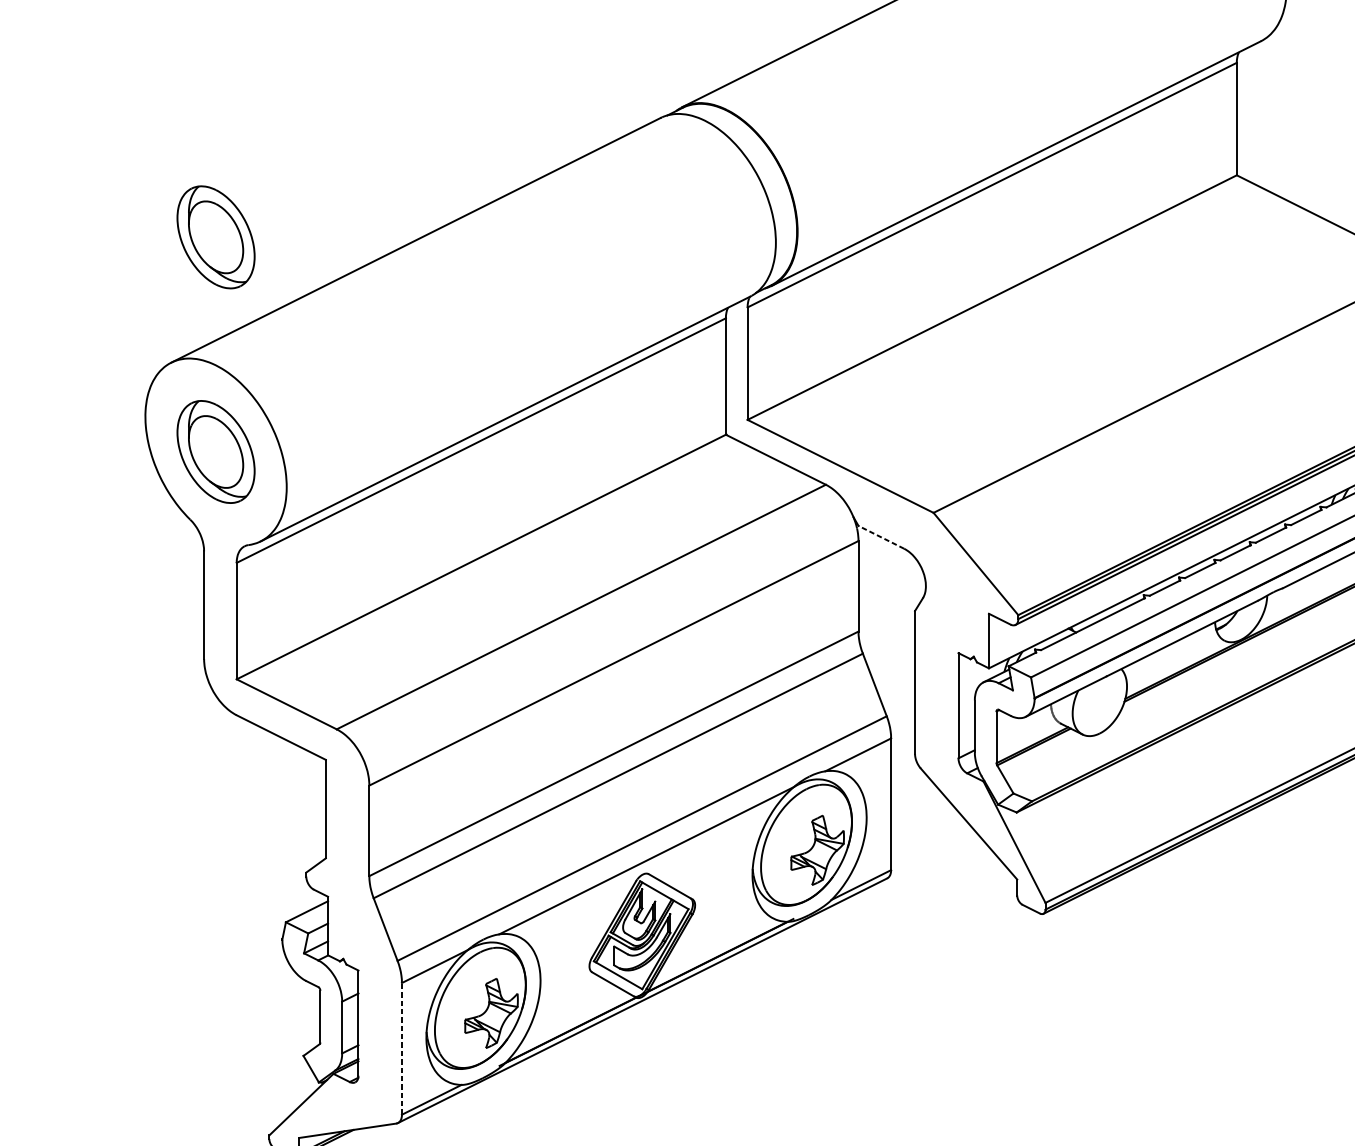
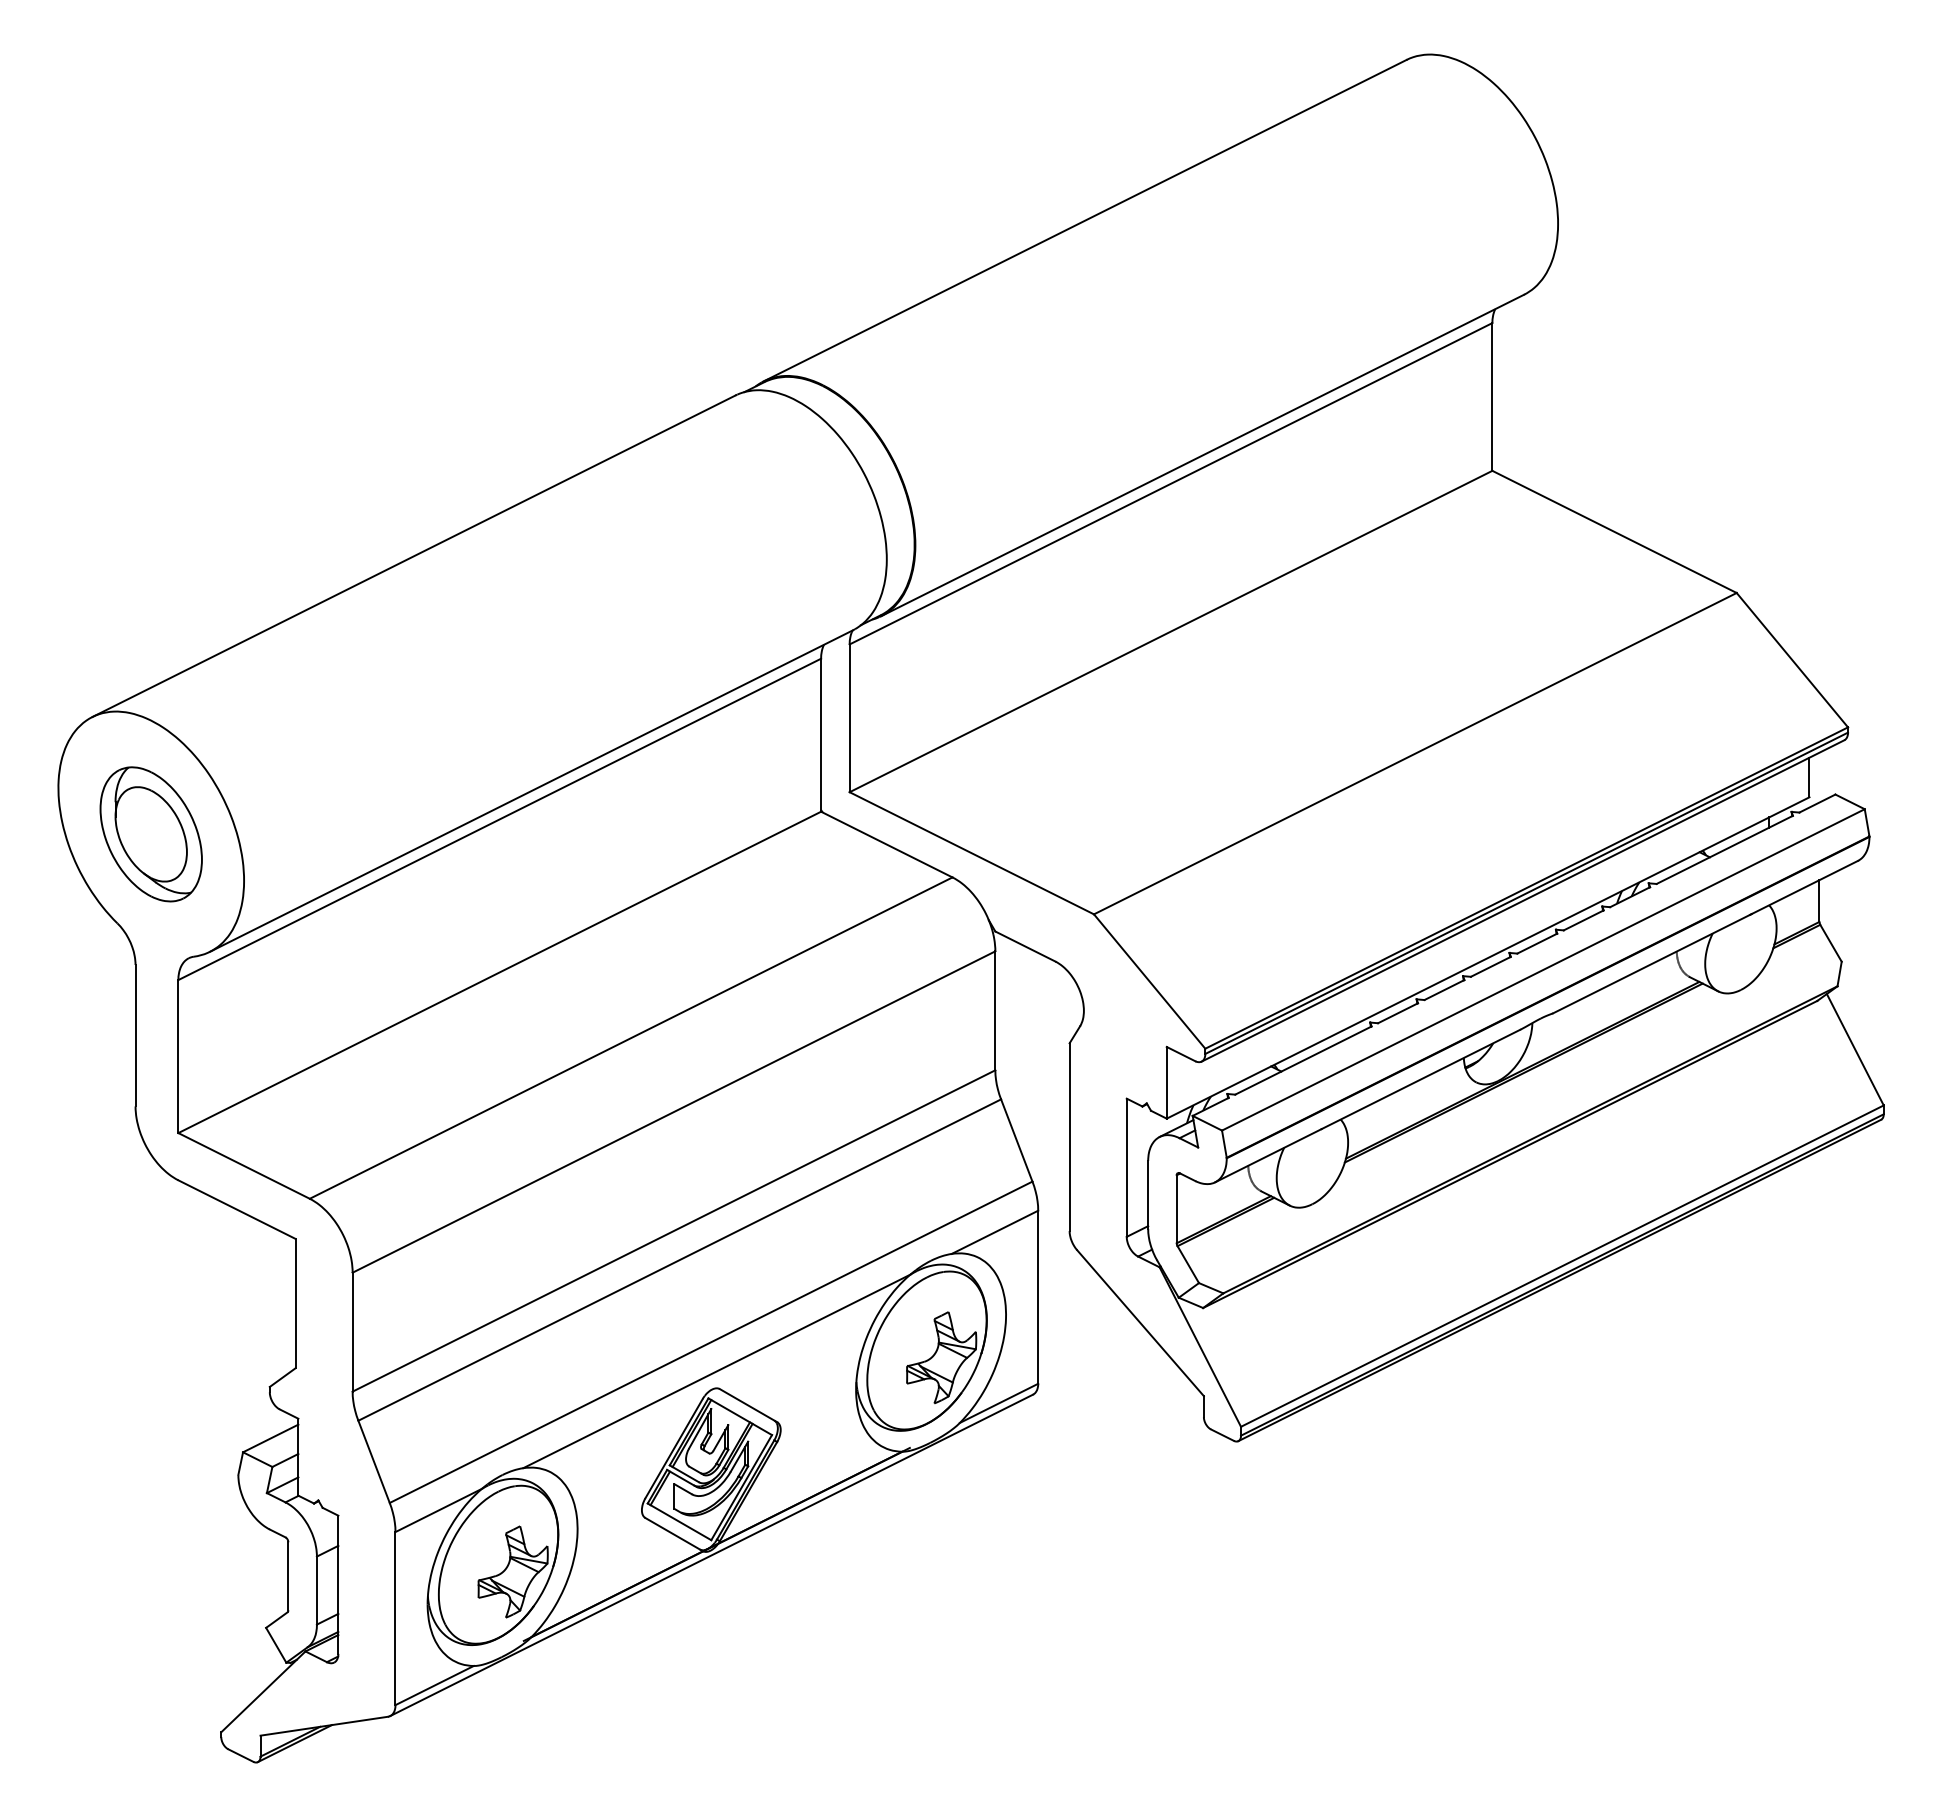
part: (215, 237) -> (150, 552), removed
line: (881, 537) -> (1025, 946), dashed -> solid
line: (401, 1048) -> (395, 1618), dashed -> solid

